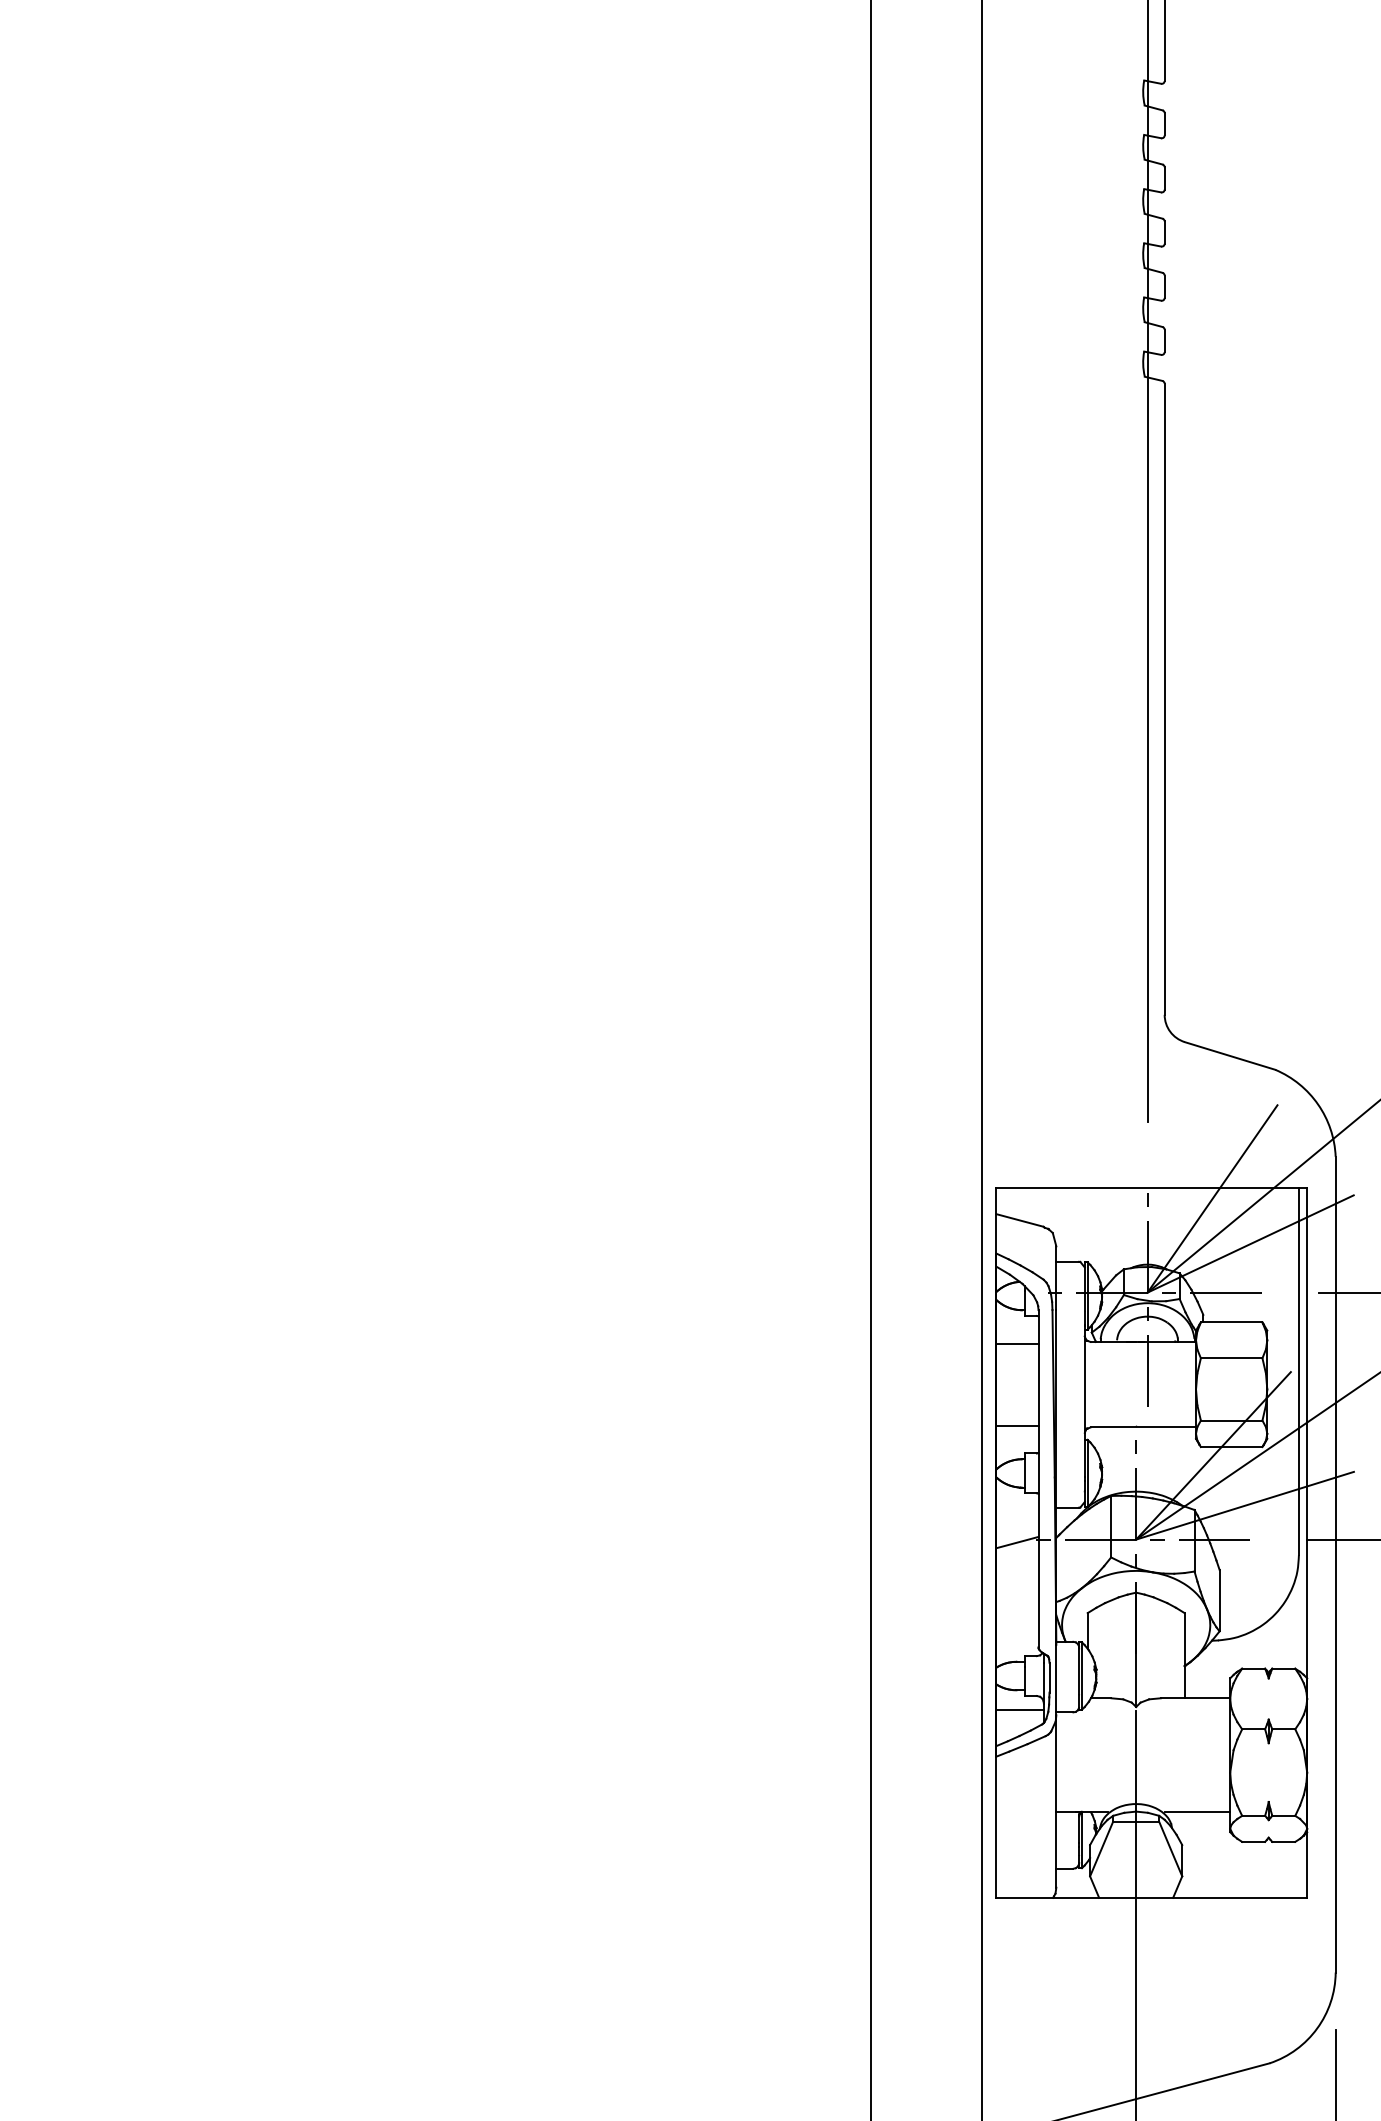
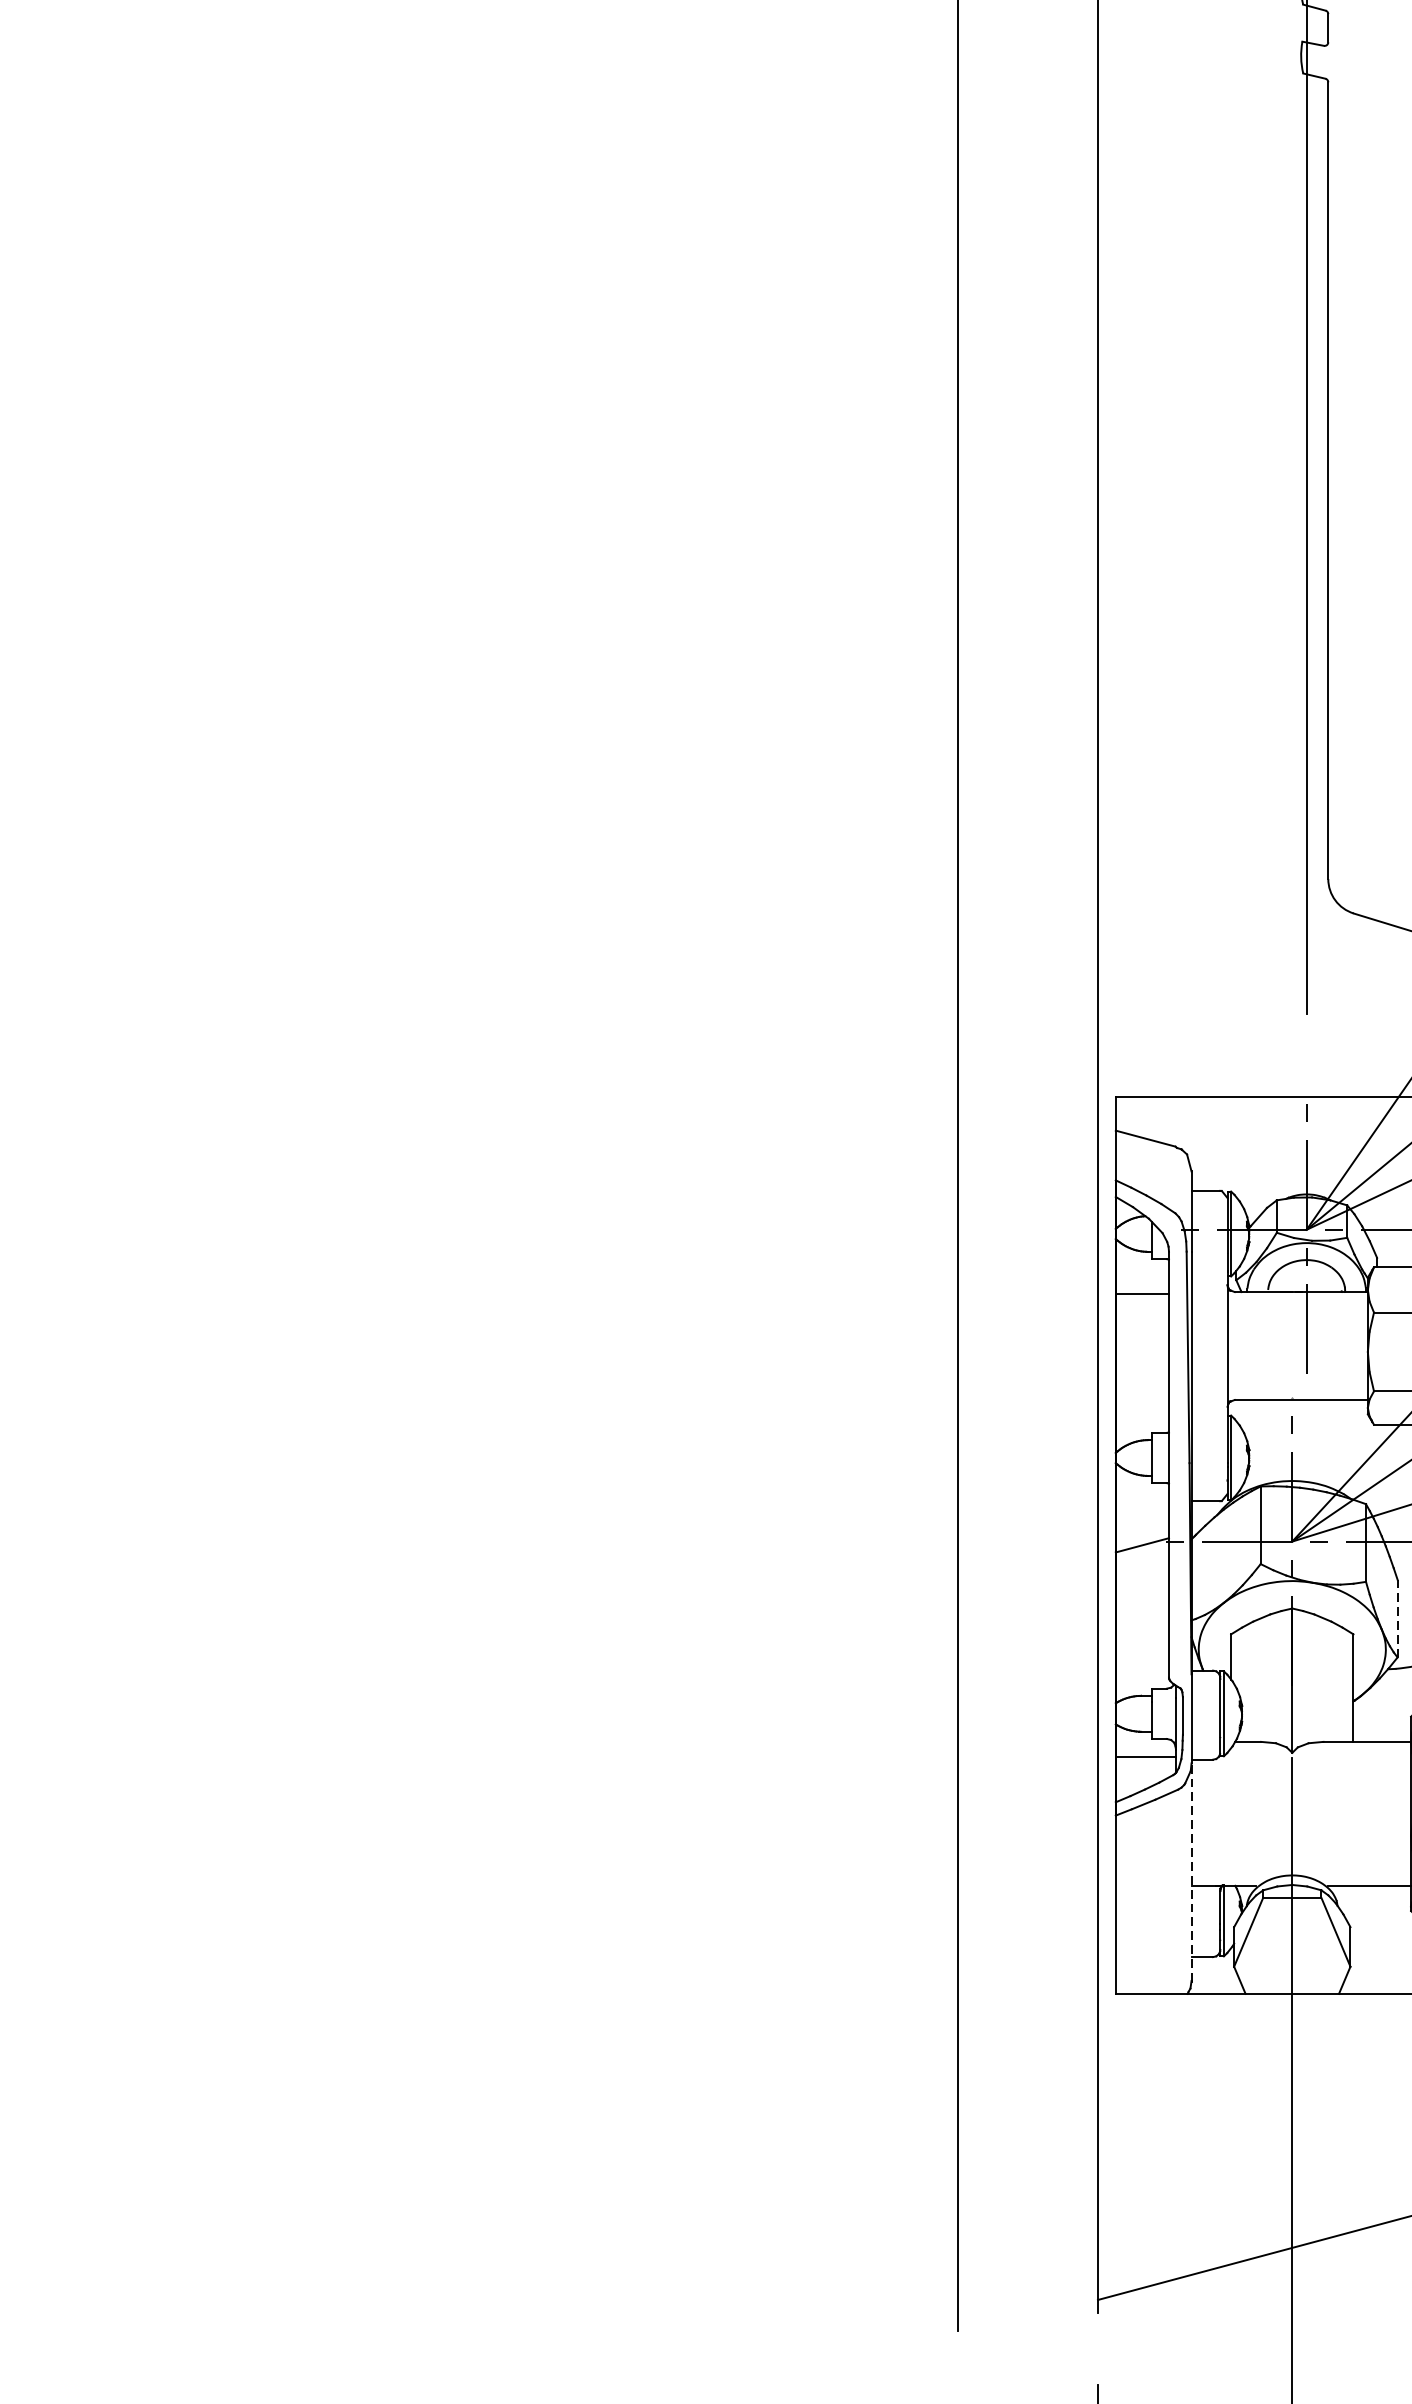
line: (1017, 1425) -> (1142, 1397), removed
line: (1219, 1600) -> (1397, 1618), solid -> dashed
line: (1056, 1801) -> (1191, 1872), solid -> dashed

